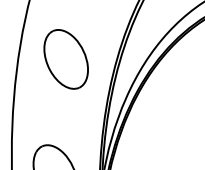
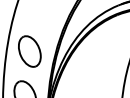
part: (65, 59) -> (29, 51), moved

